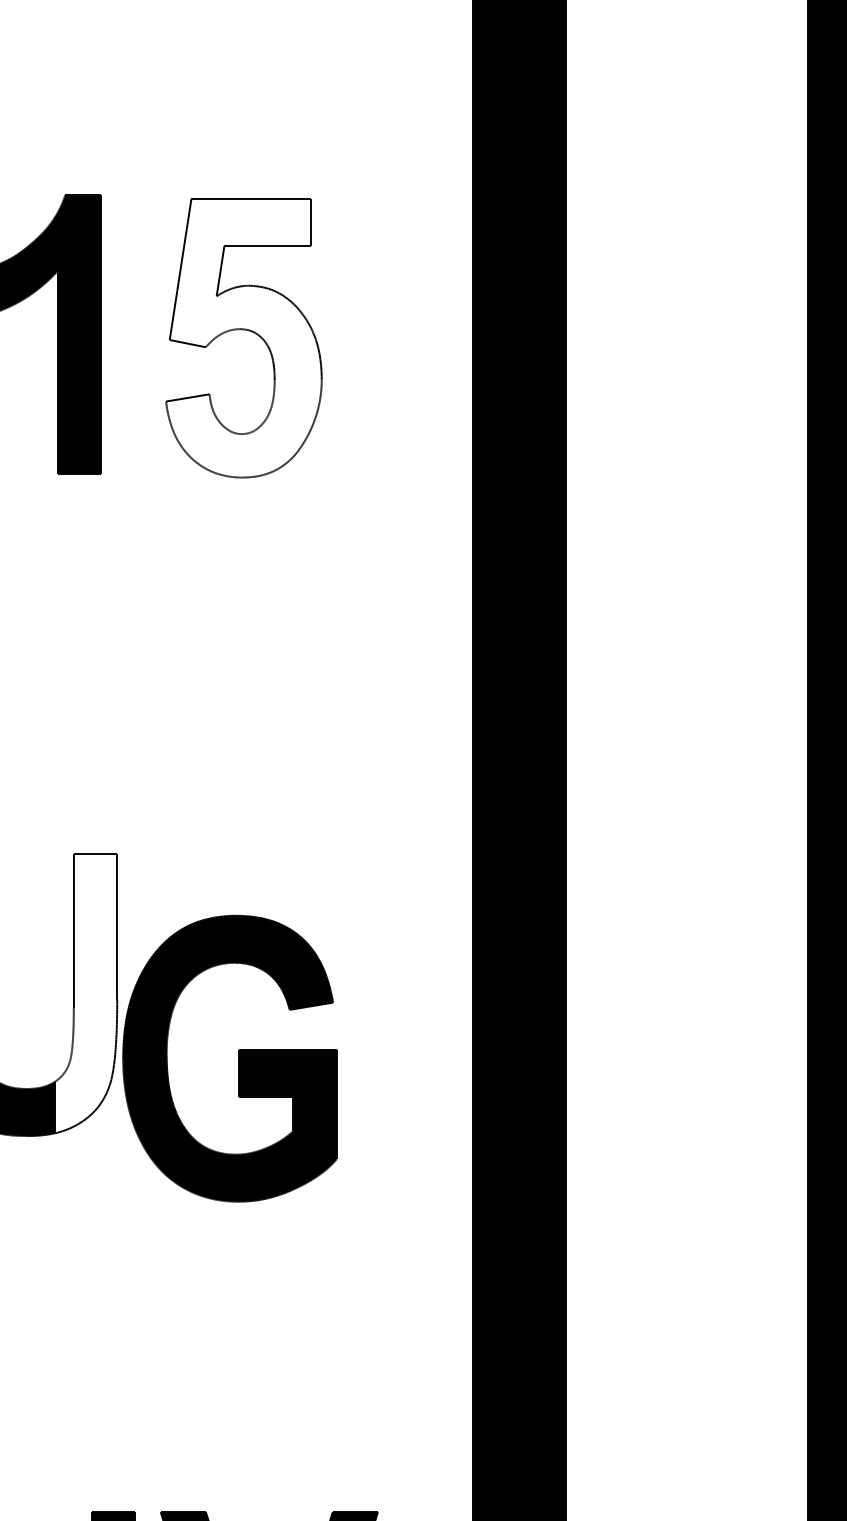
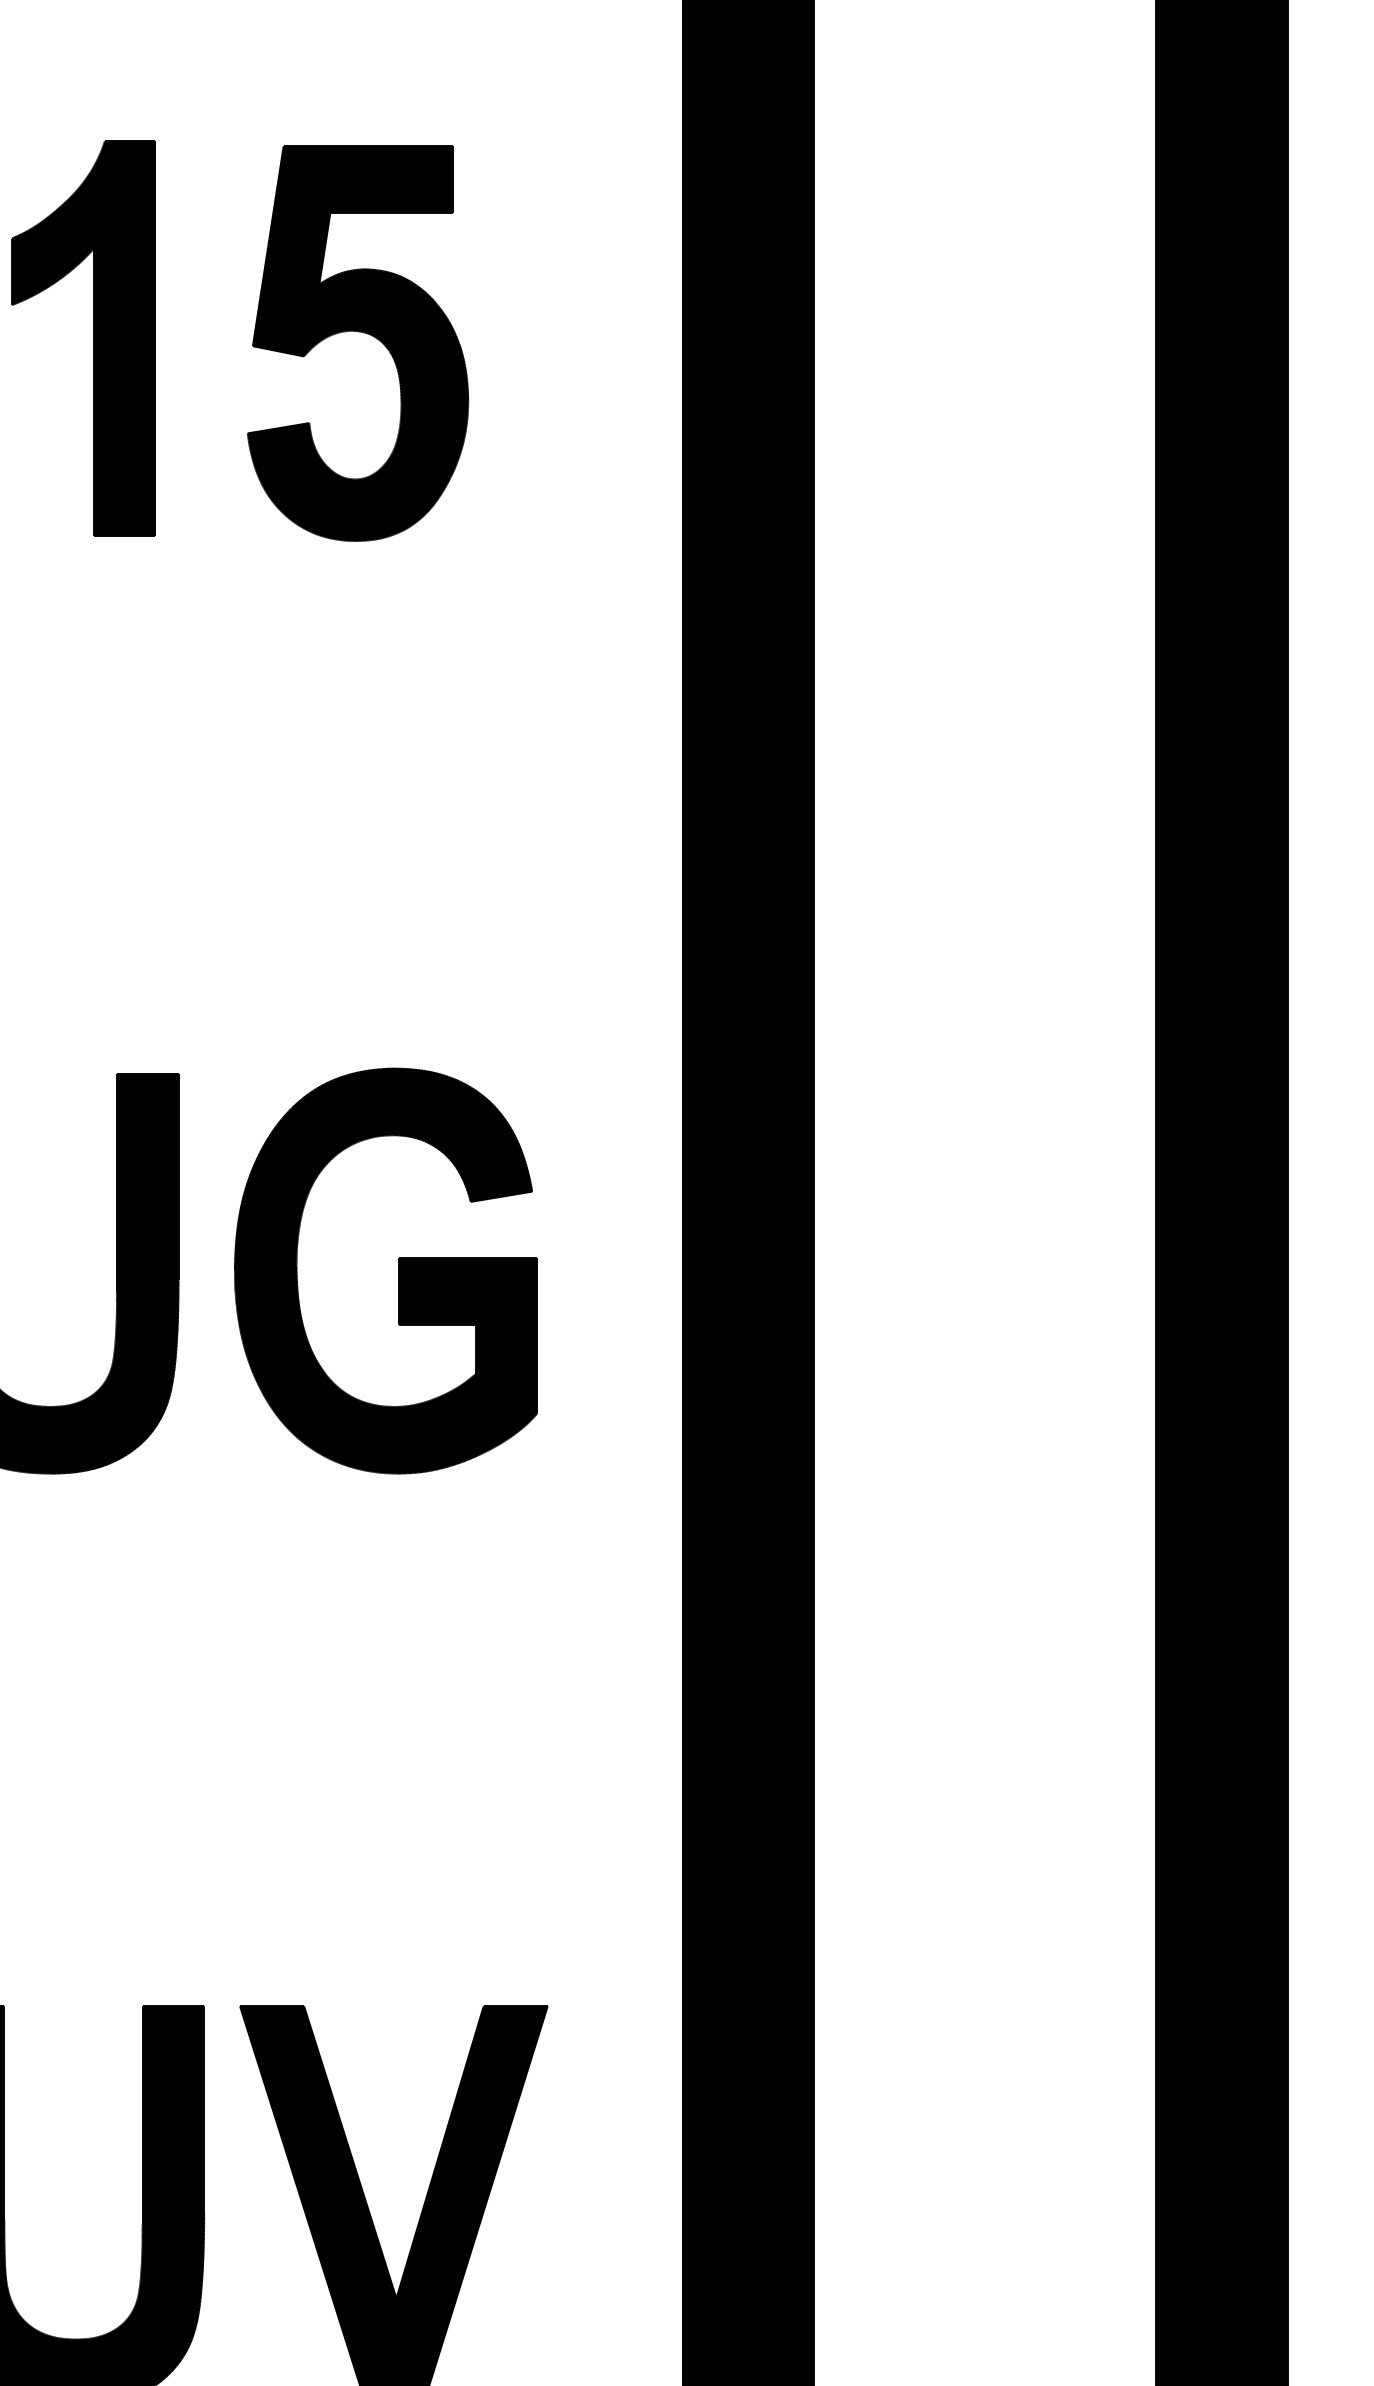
fill: (243, 338) -> (357, 343), added
fill: (86, 993) -> (134, 1271), added
part: (238, 1058) -> (398, 1270), moved

